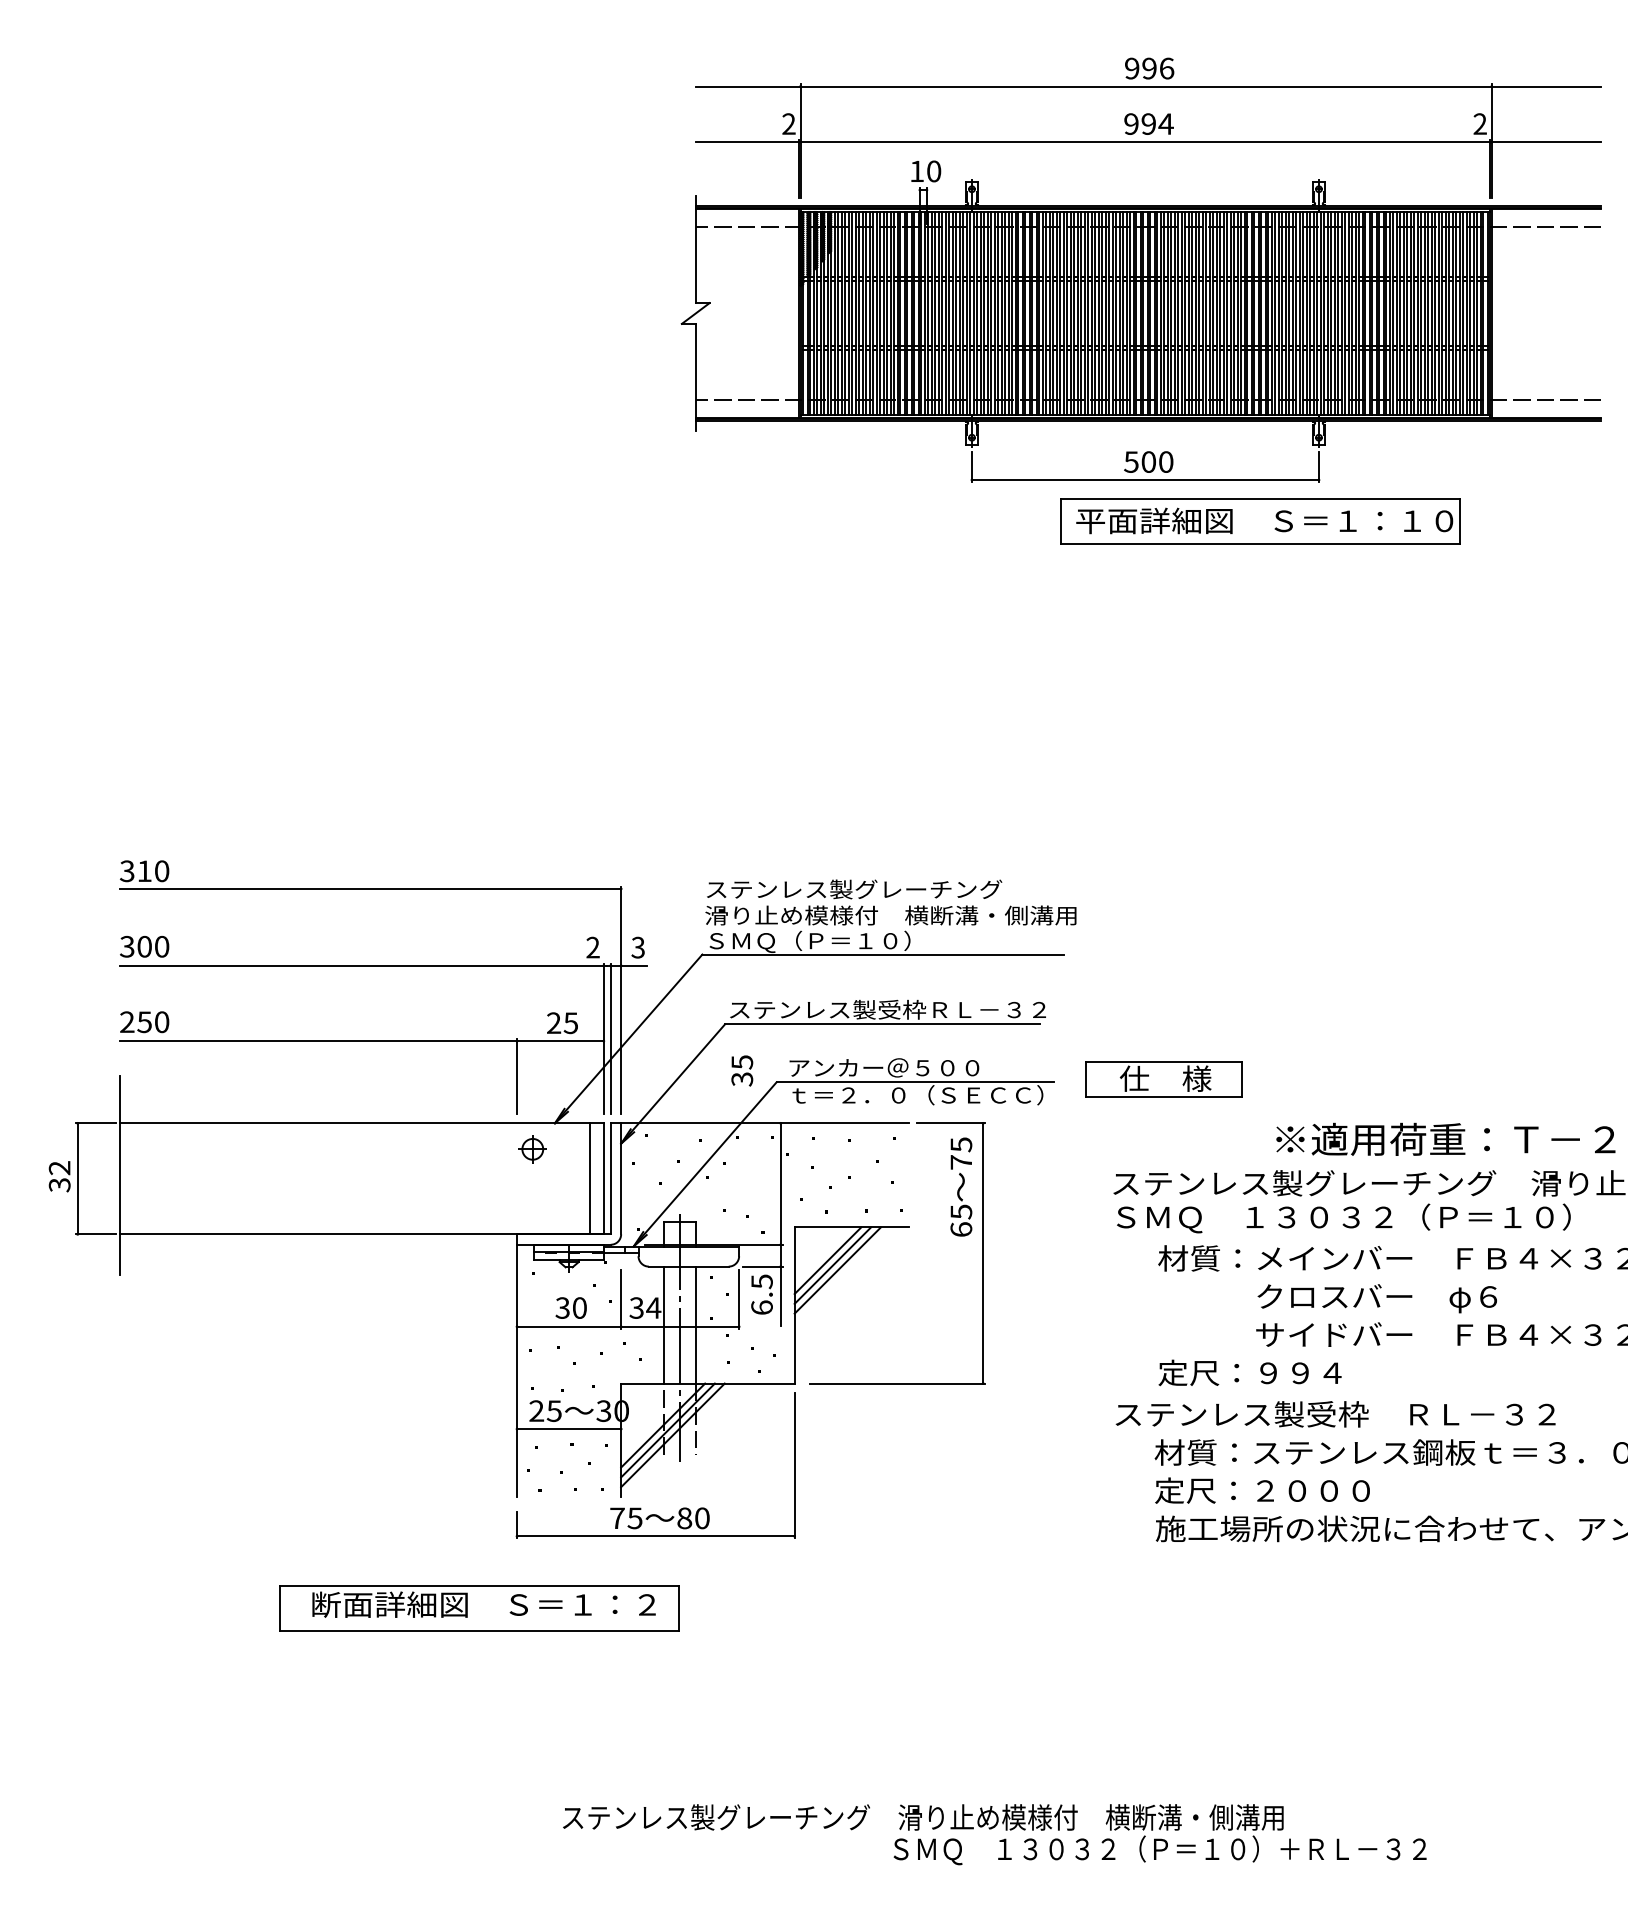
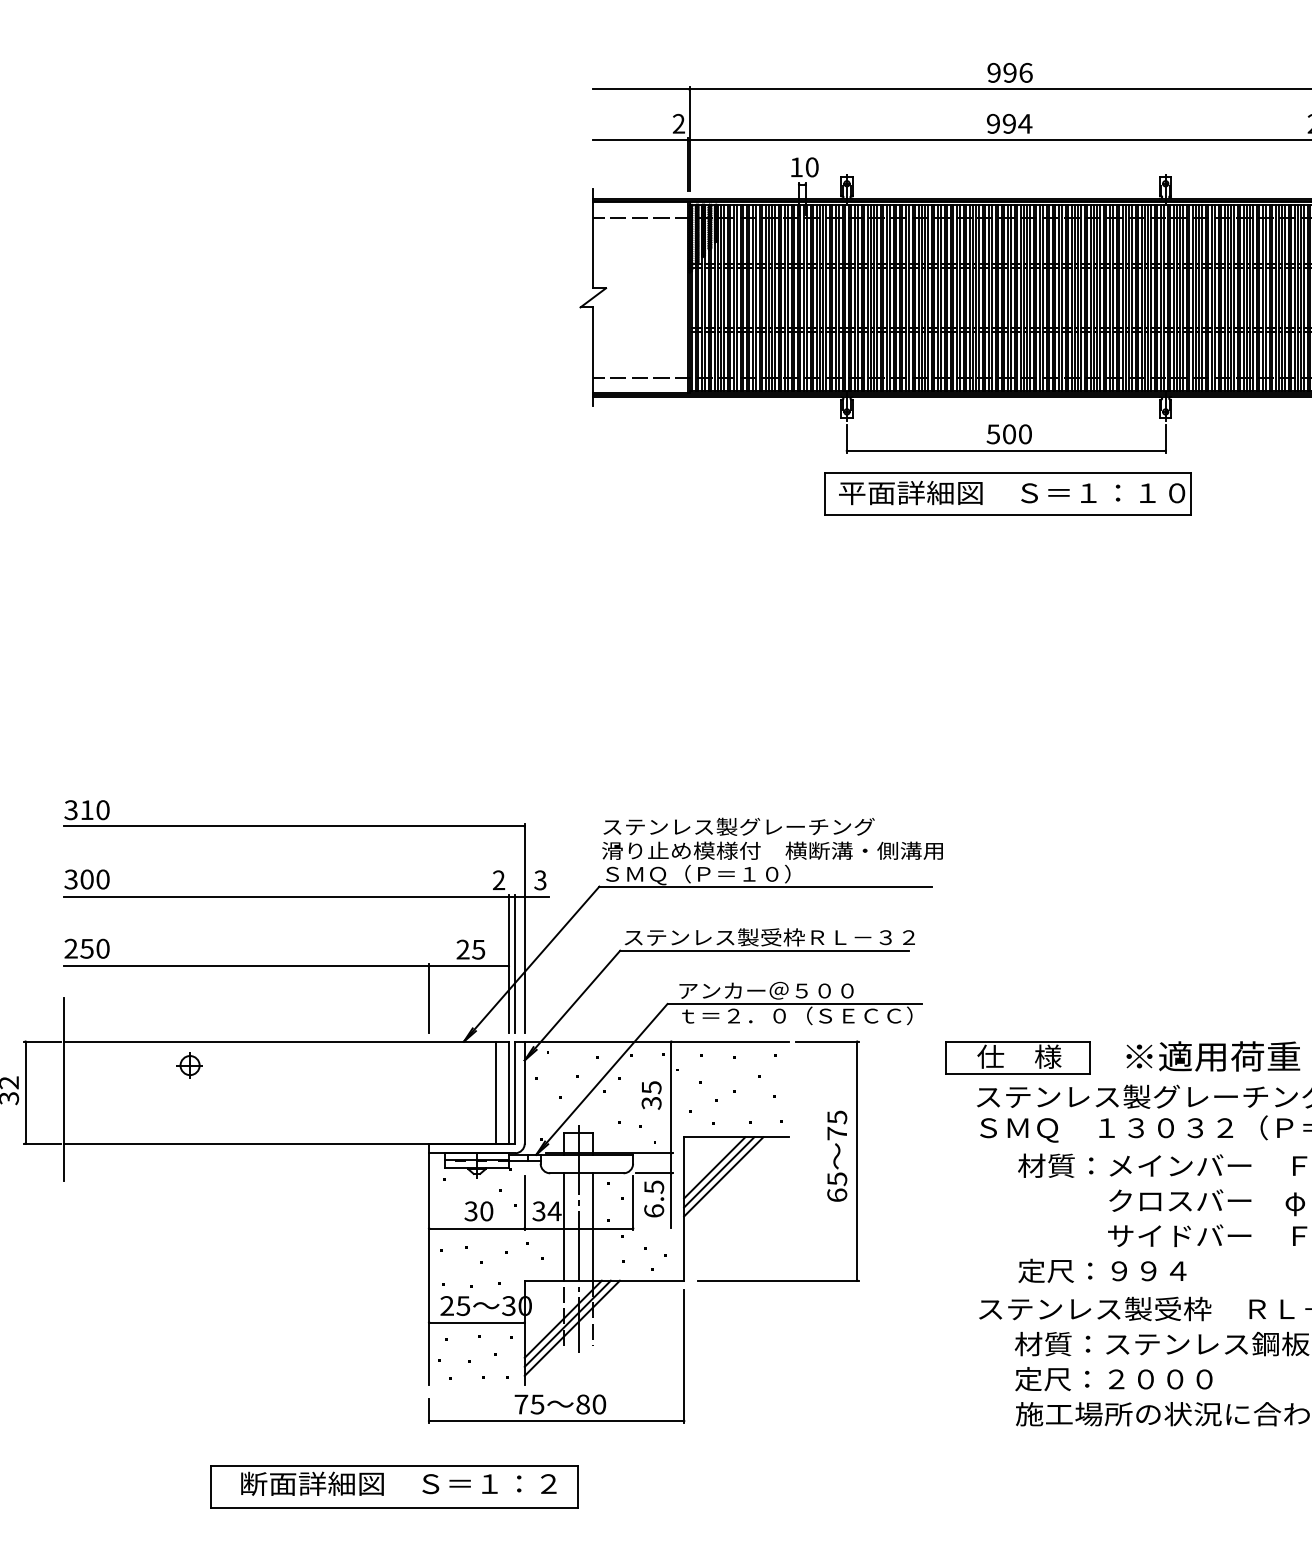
part: (1260, 521) -> (1008, 493), moved
text: (742, 1070) -> (651, 1095), moved
part: (1163, 1079) -> (1017, 1057), moved
part: (532, 1149) -> (189, 1065), moved
text: (961, 1186) -> (837, 1155), moved

